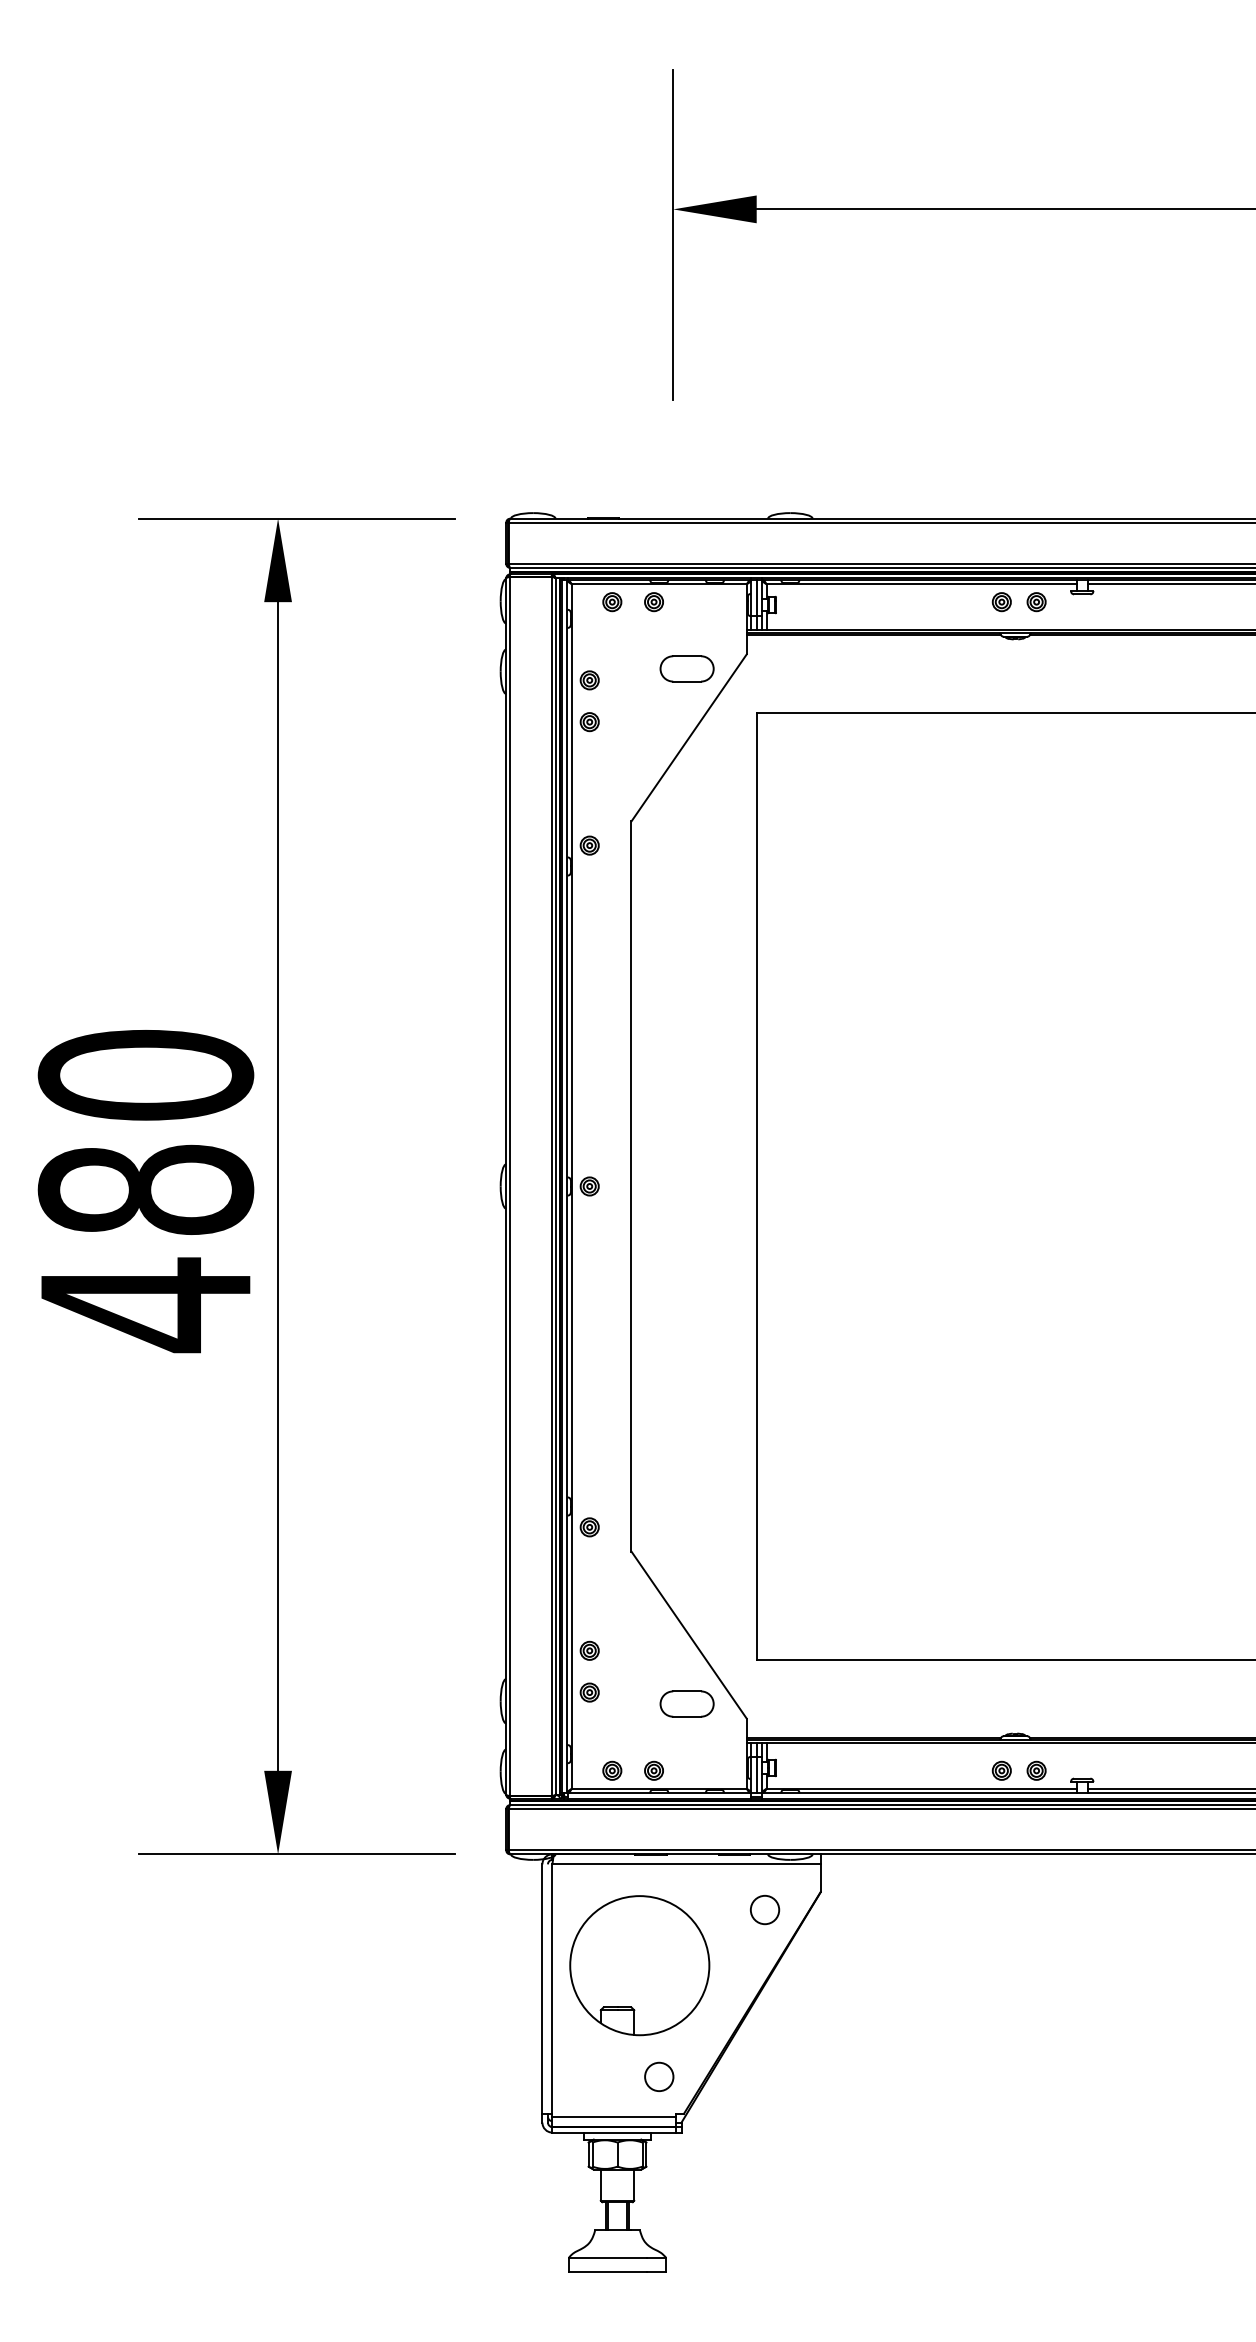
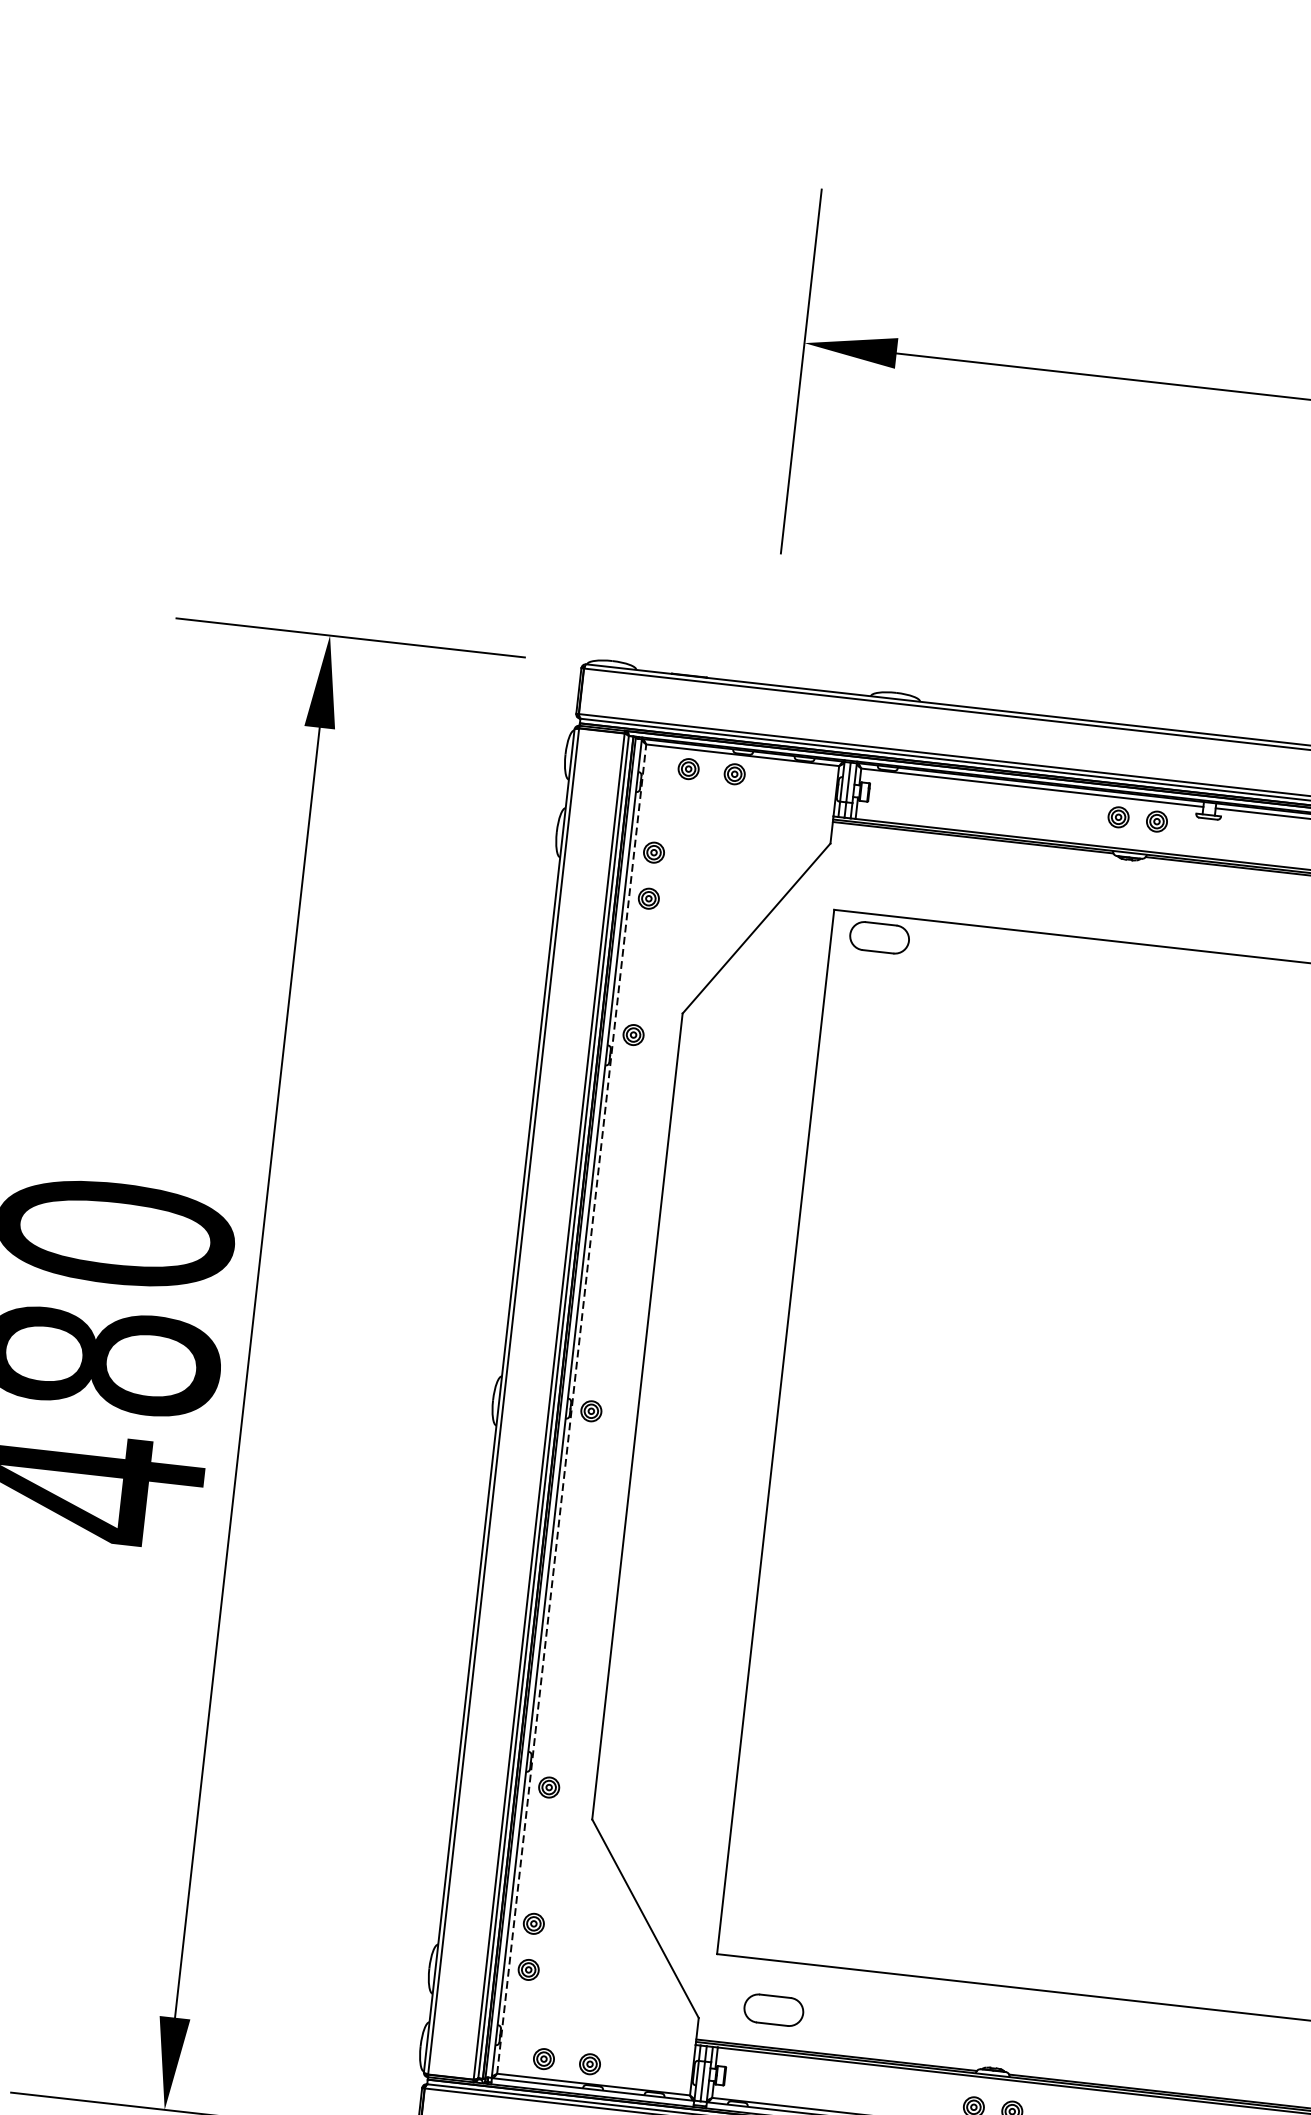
part: (686, 668) -> (878, 937), moved
line: (571, 1186) -> (571, 1409), solid -> dashed
part: (686, 1703) -> (773, 2009), moved

